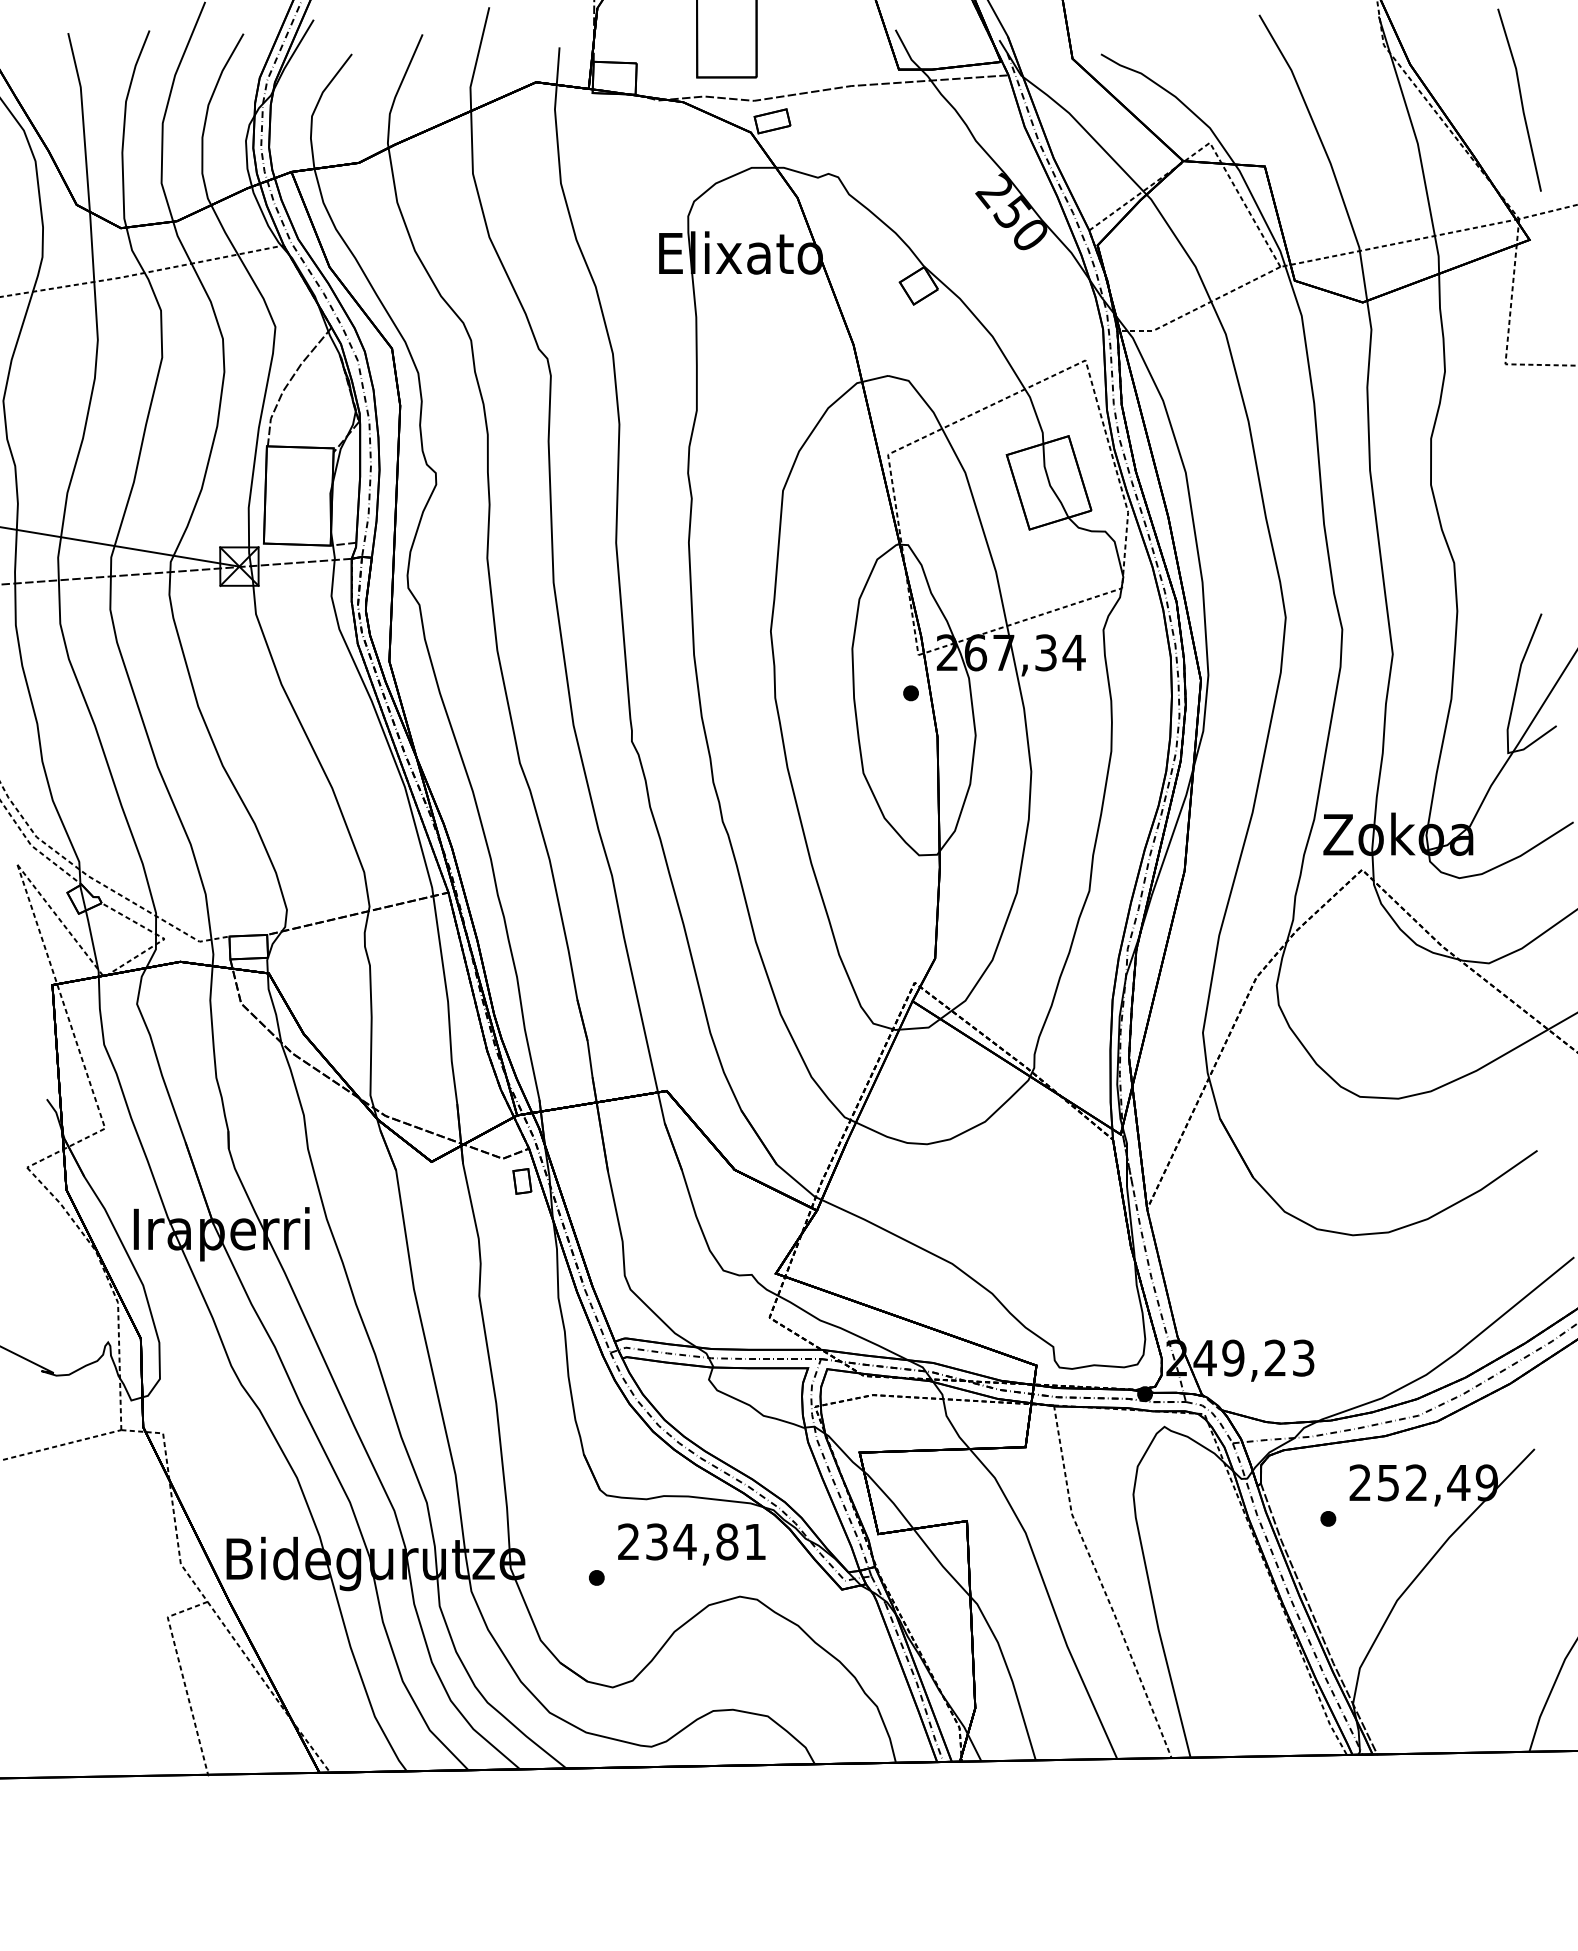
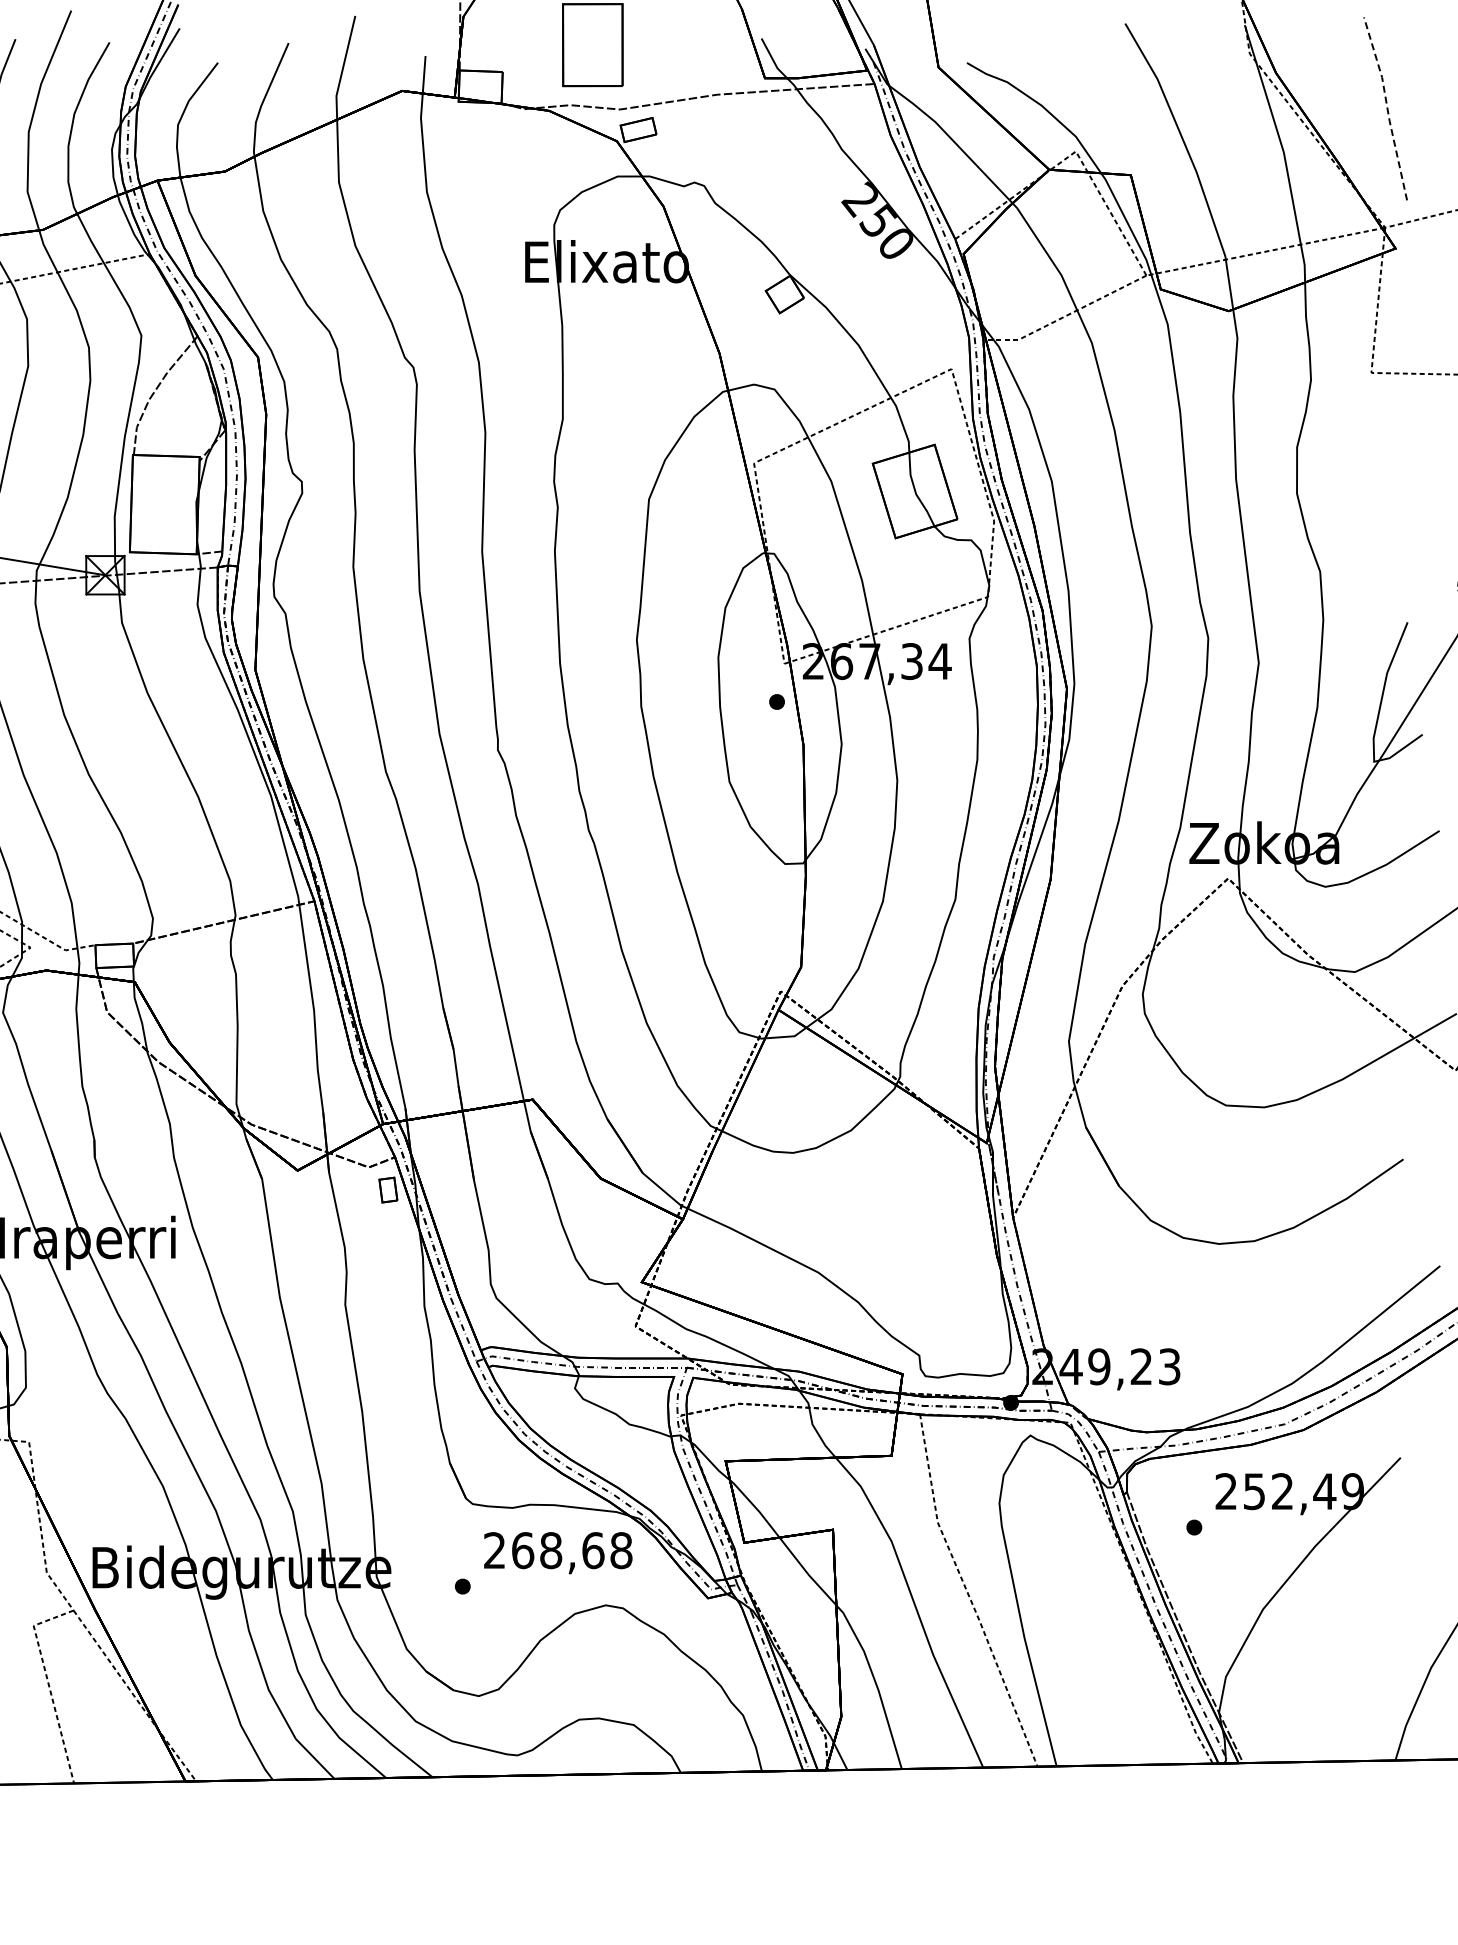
line: (1521, 99) -> (1387, 108), solid -> dashed
text: (706, 1541) -> (572, 1550), 234,81 -> 268,68

